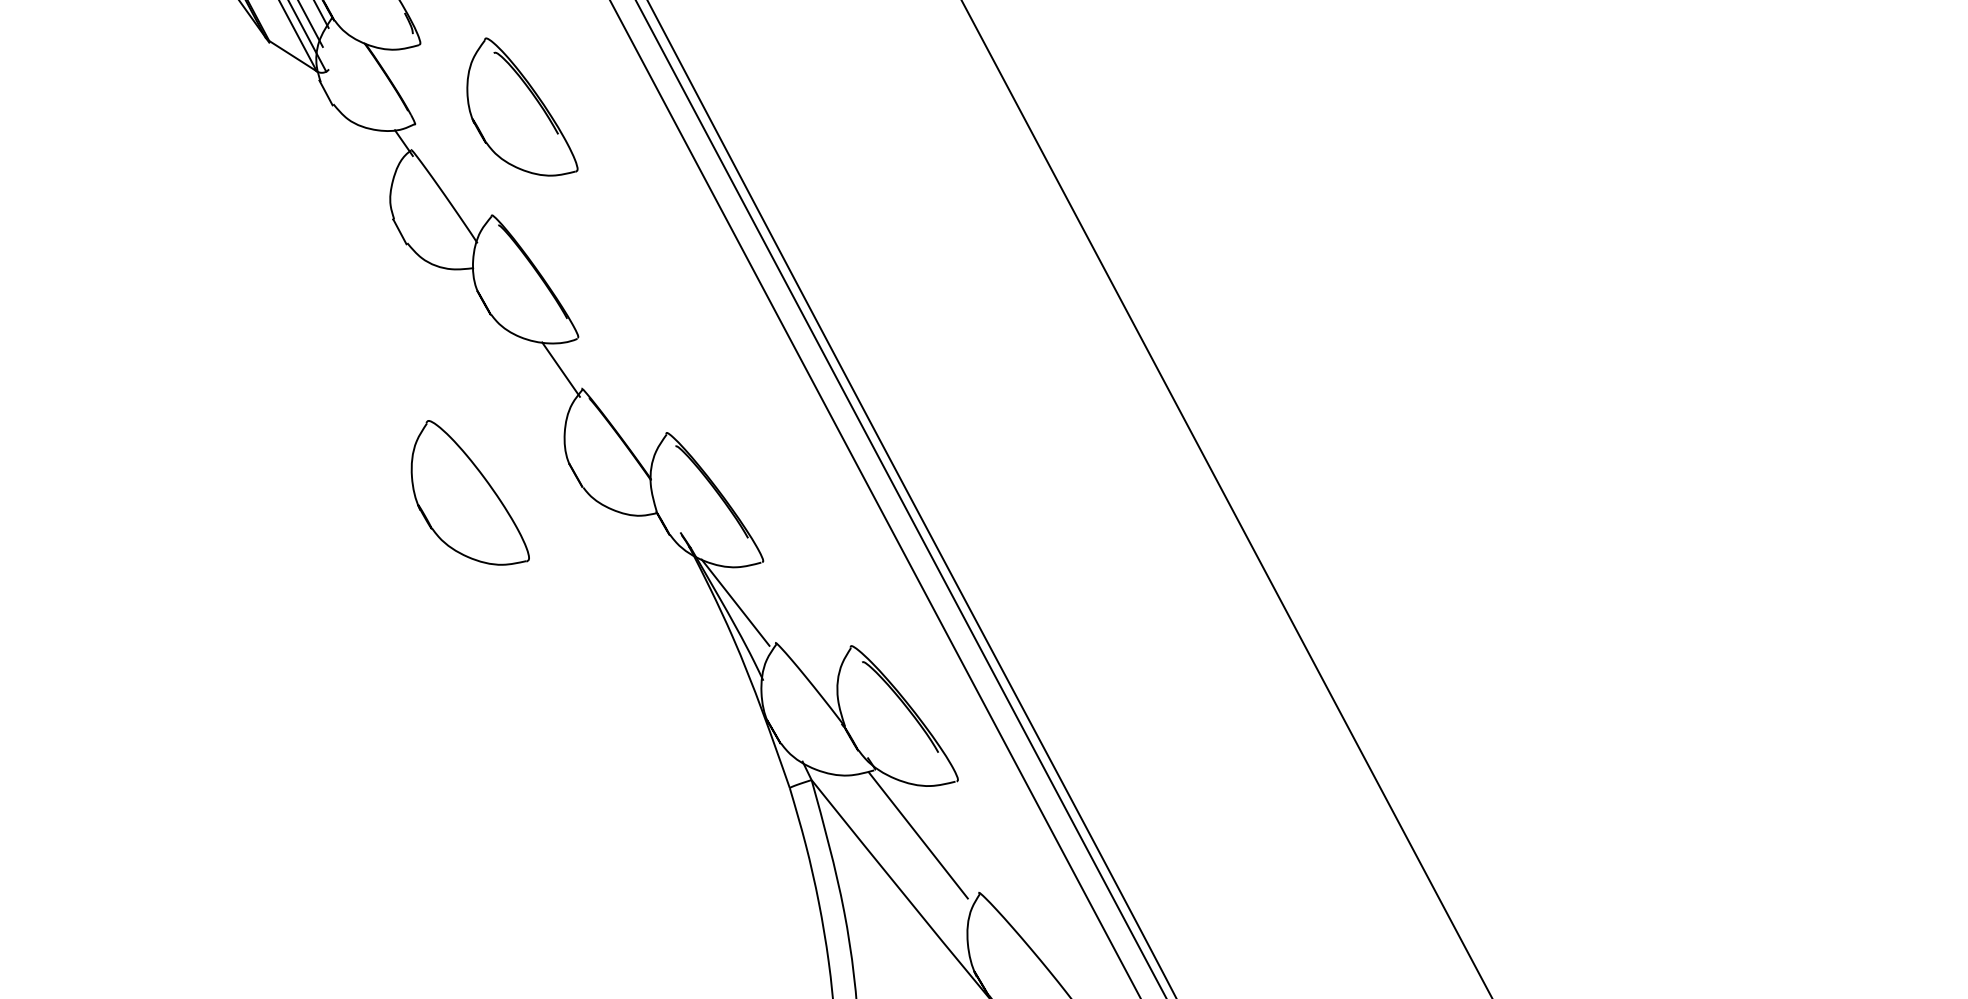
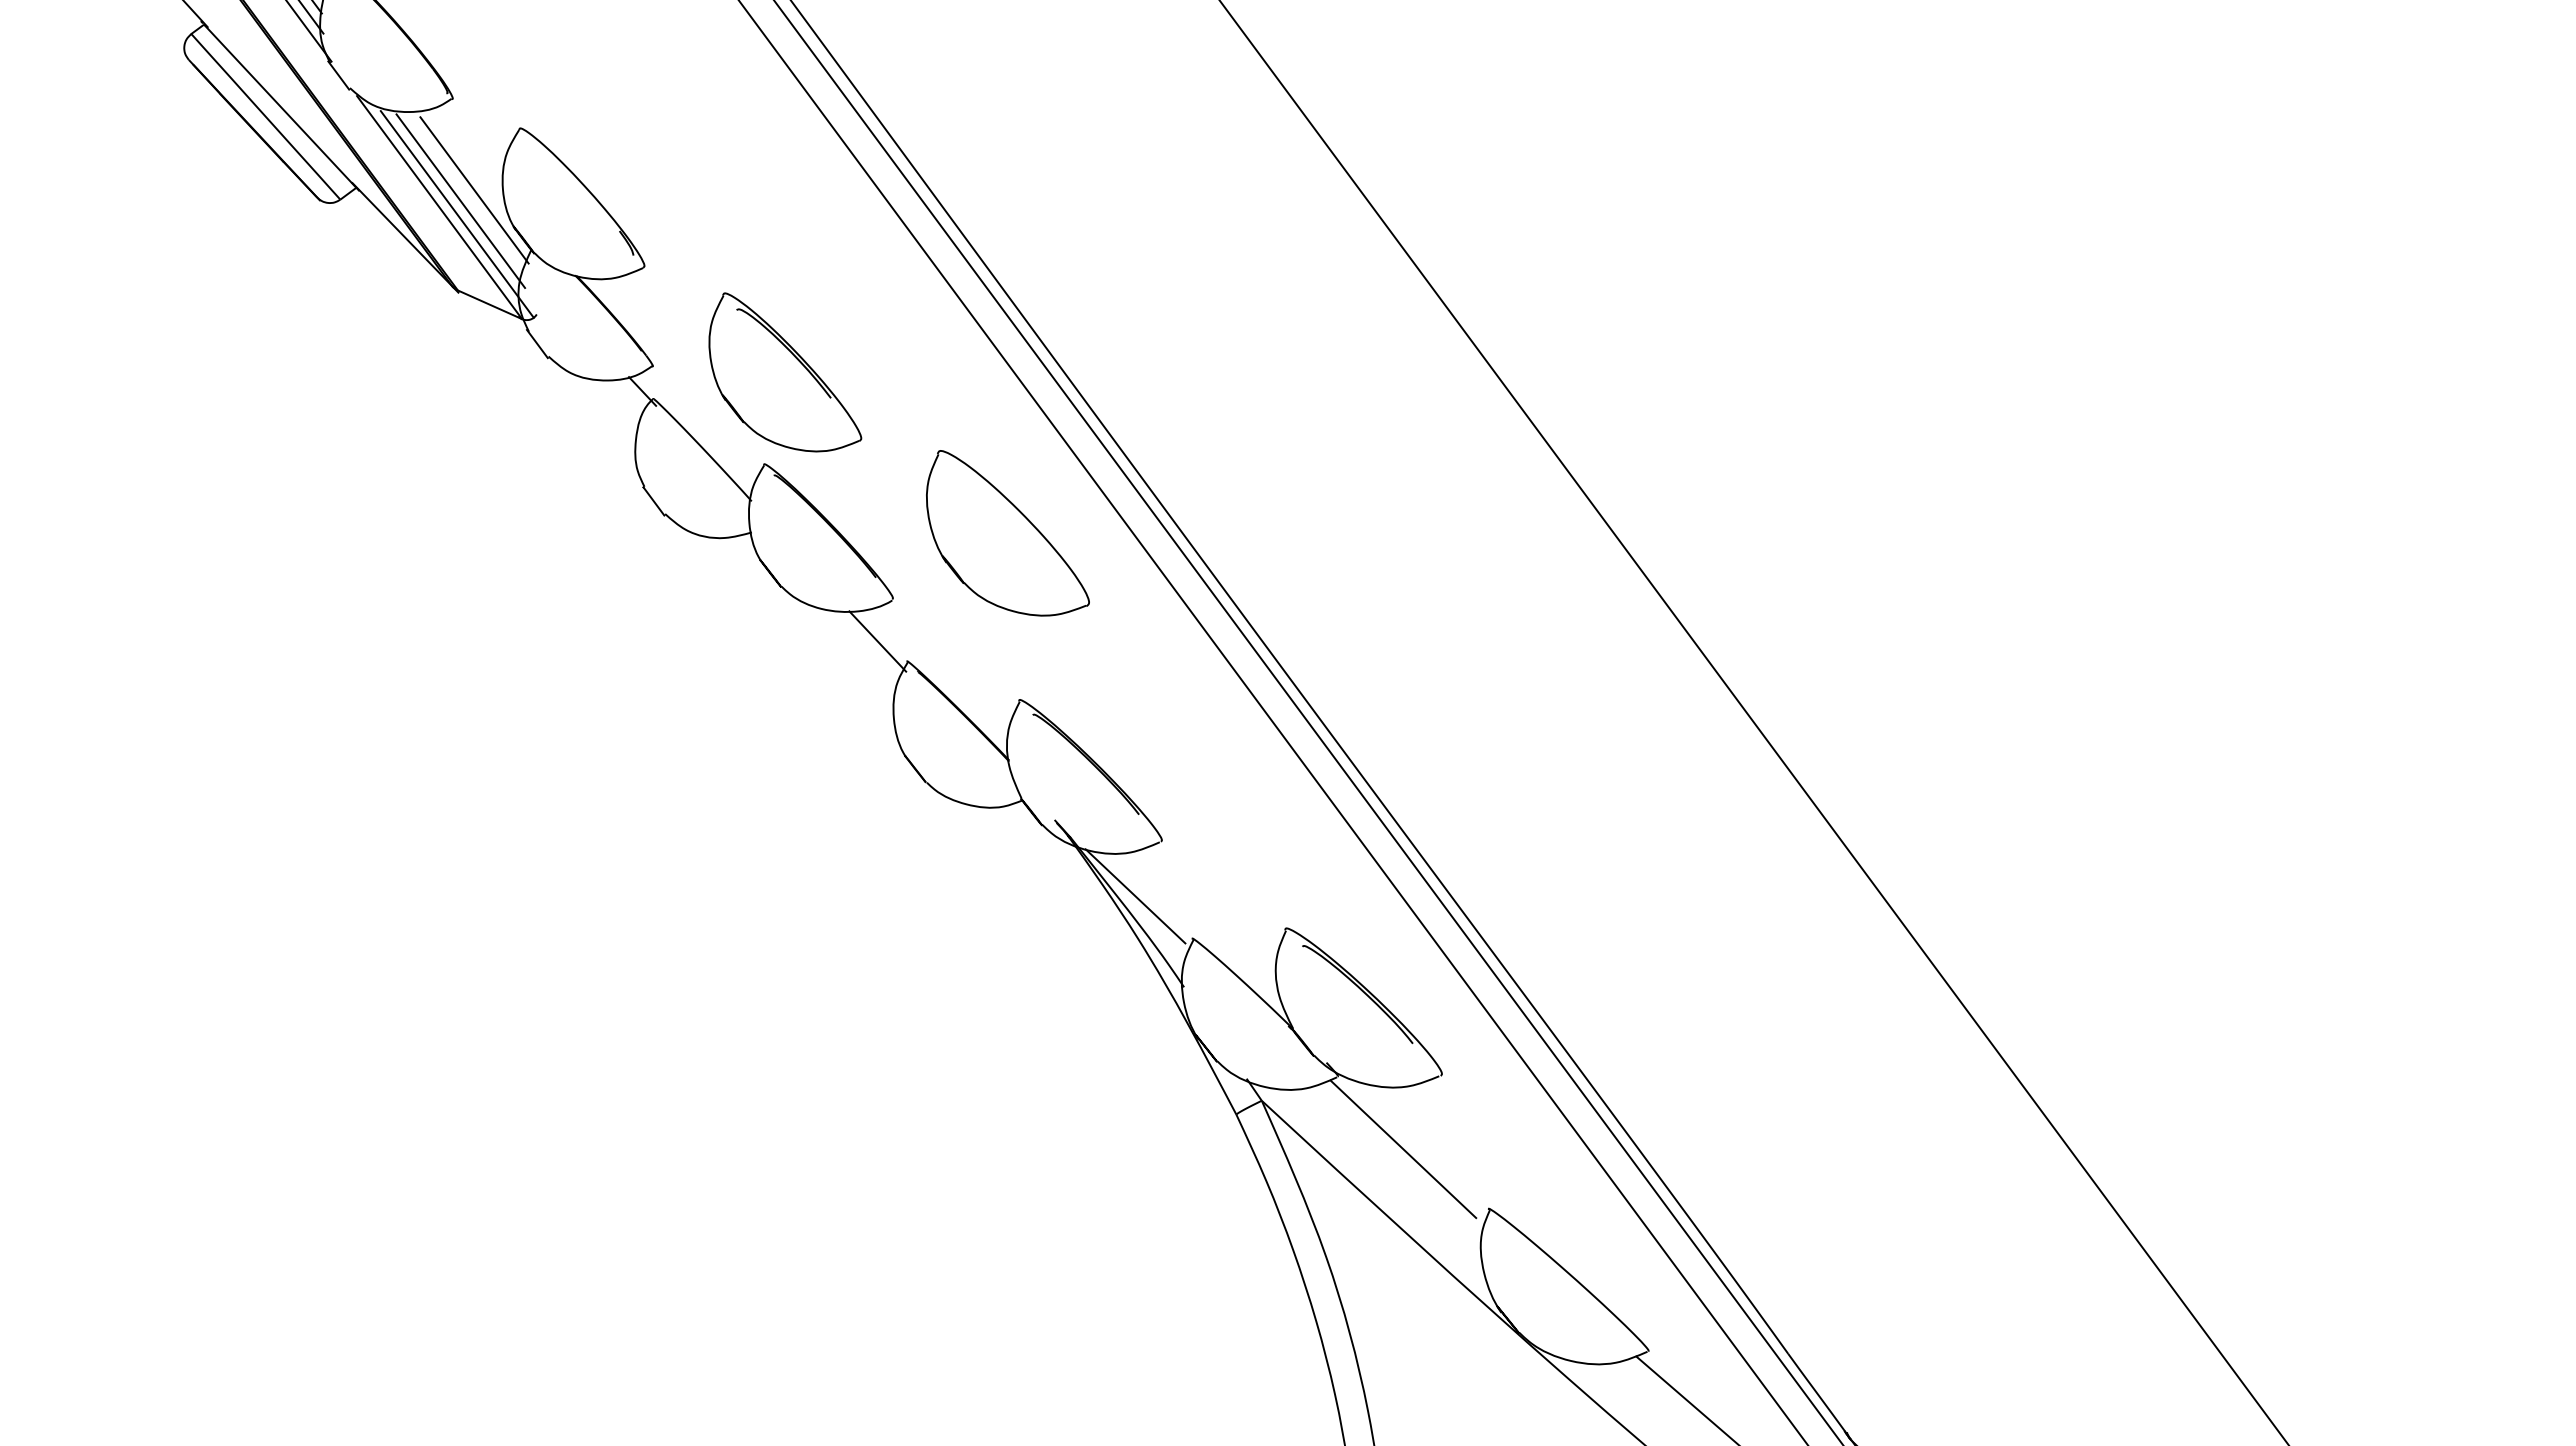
part: (525, 108) -> (785, 372), moved
part: (472, 494) -> (1007, 533), moved

